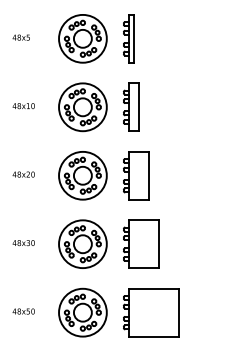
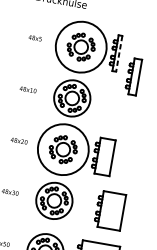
circle: (82, 38) -> (80, 46), size x1.4
line: (133, 38) -> (119, 53), solid -> dashed
part: (131, 106) -> (133, 76), moved
circle: (82, 175) -> (63, 149), size x1.4
part: (141, 243) -> (110, 210), moved

